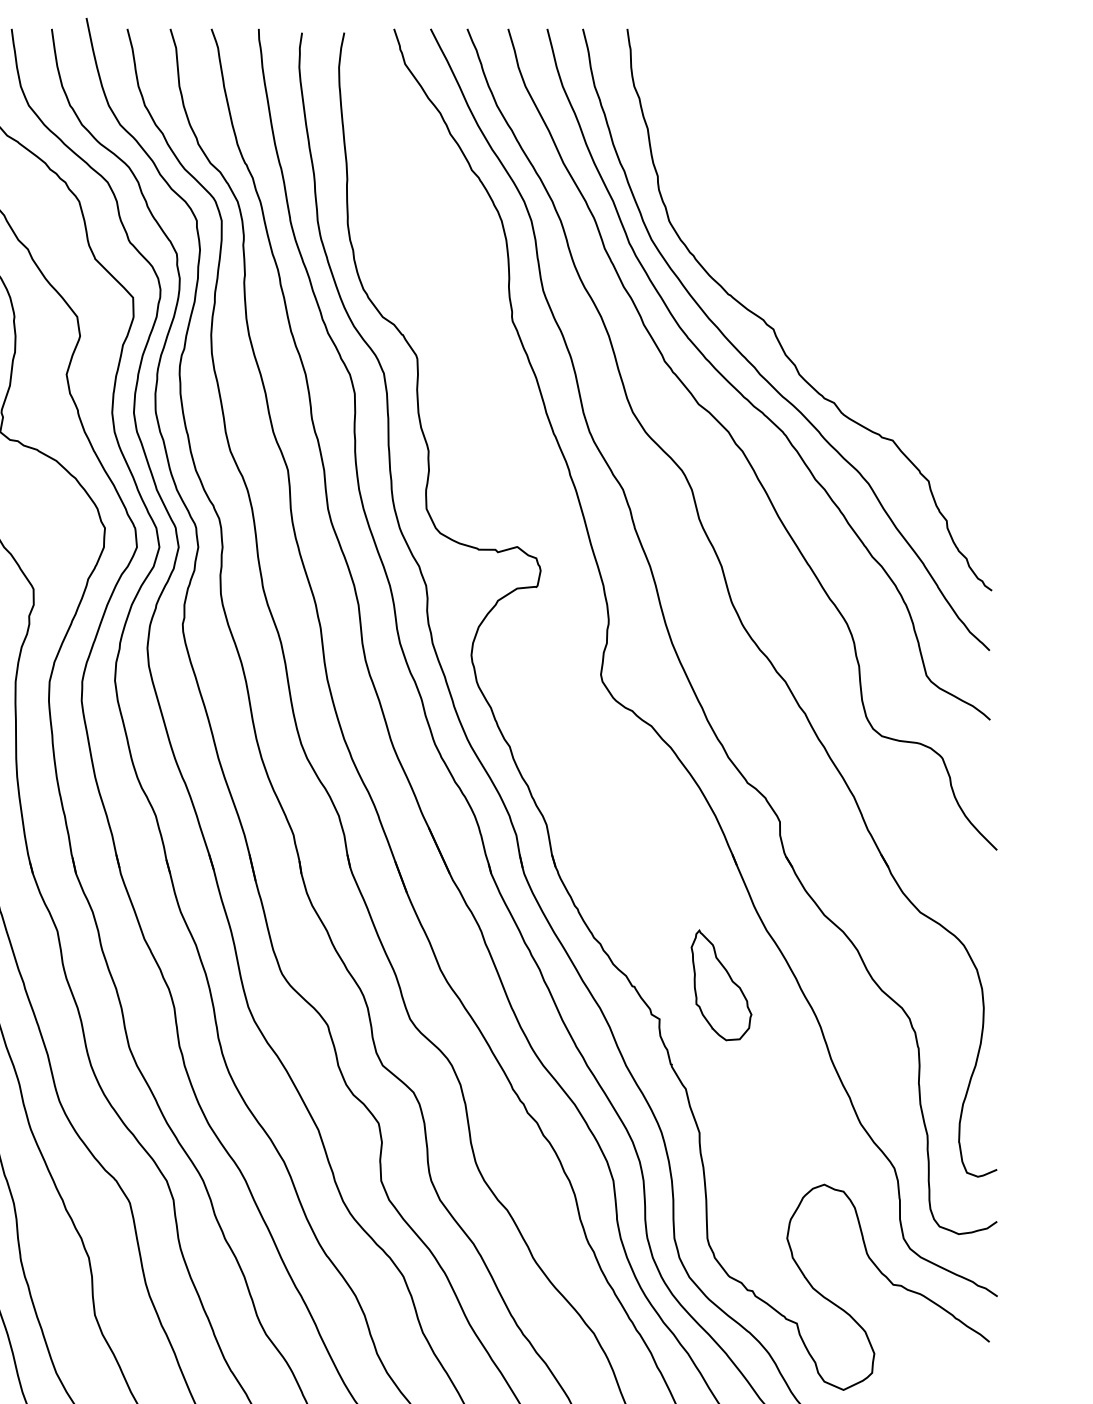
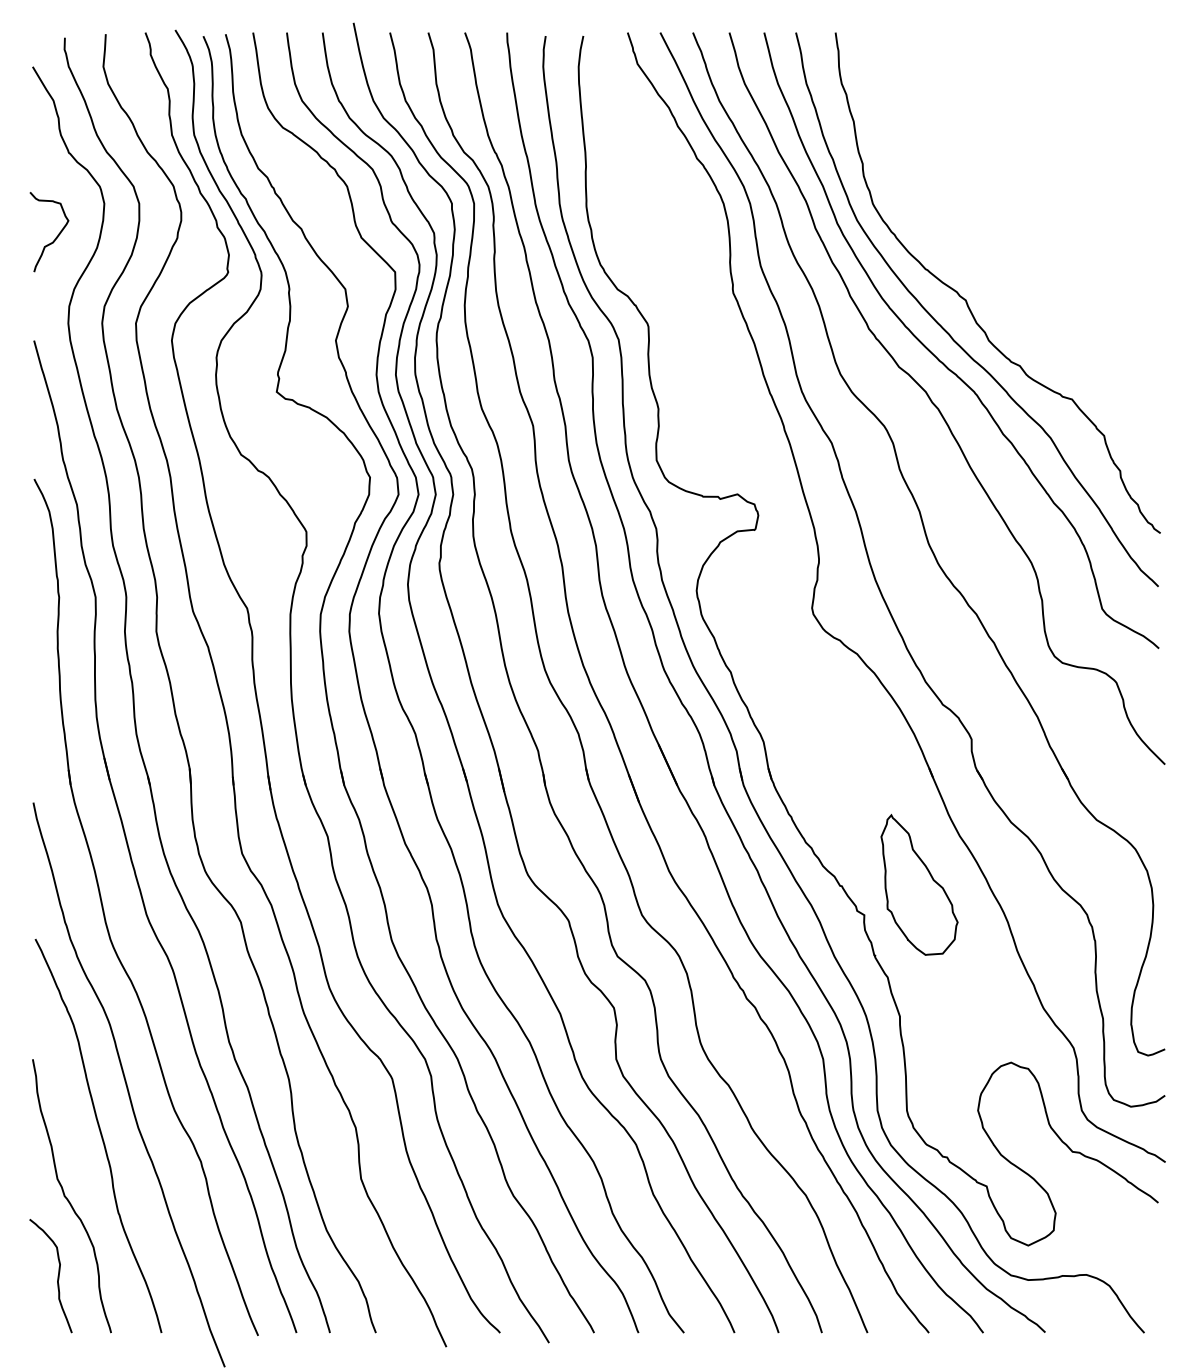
part: (721, 984) -> (919, 884), size x1.43

